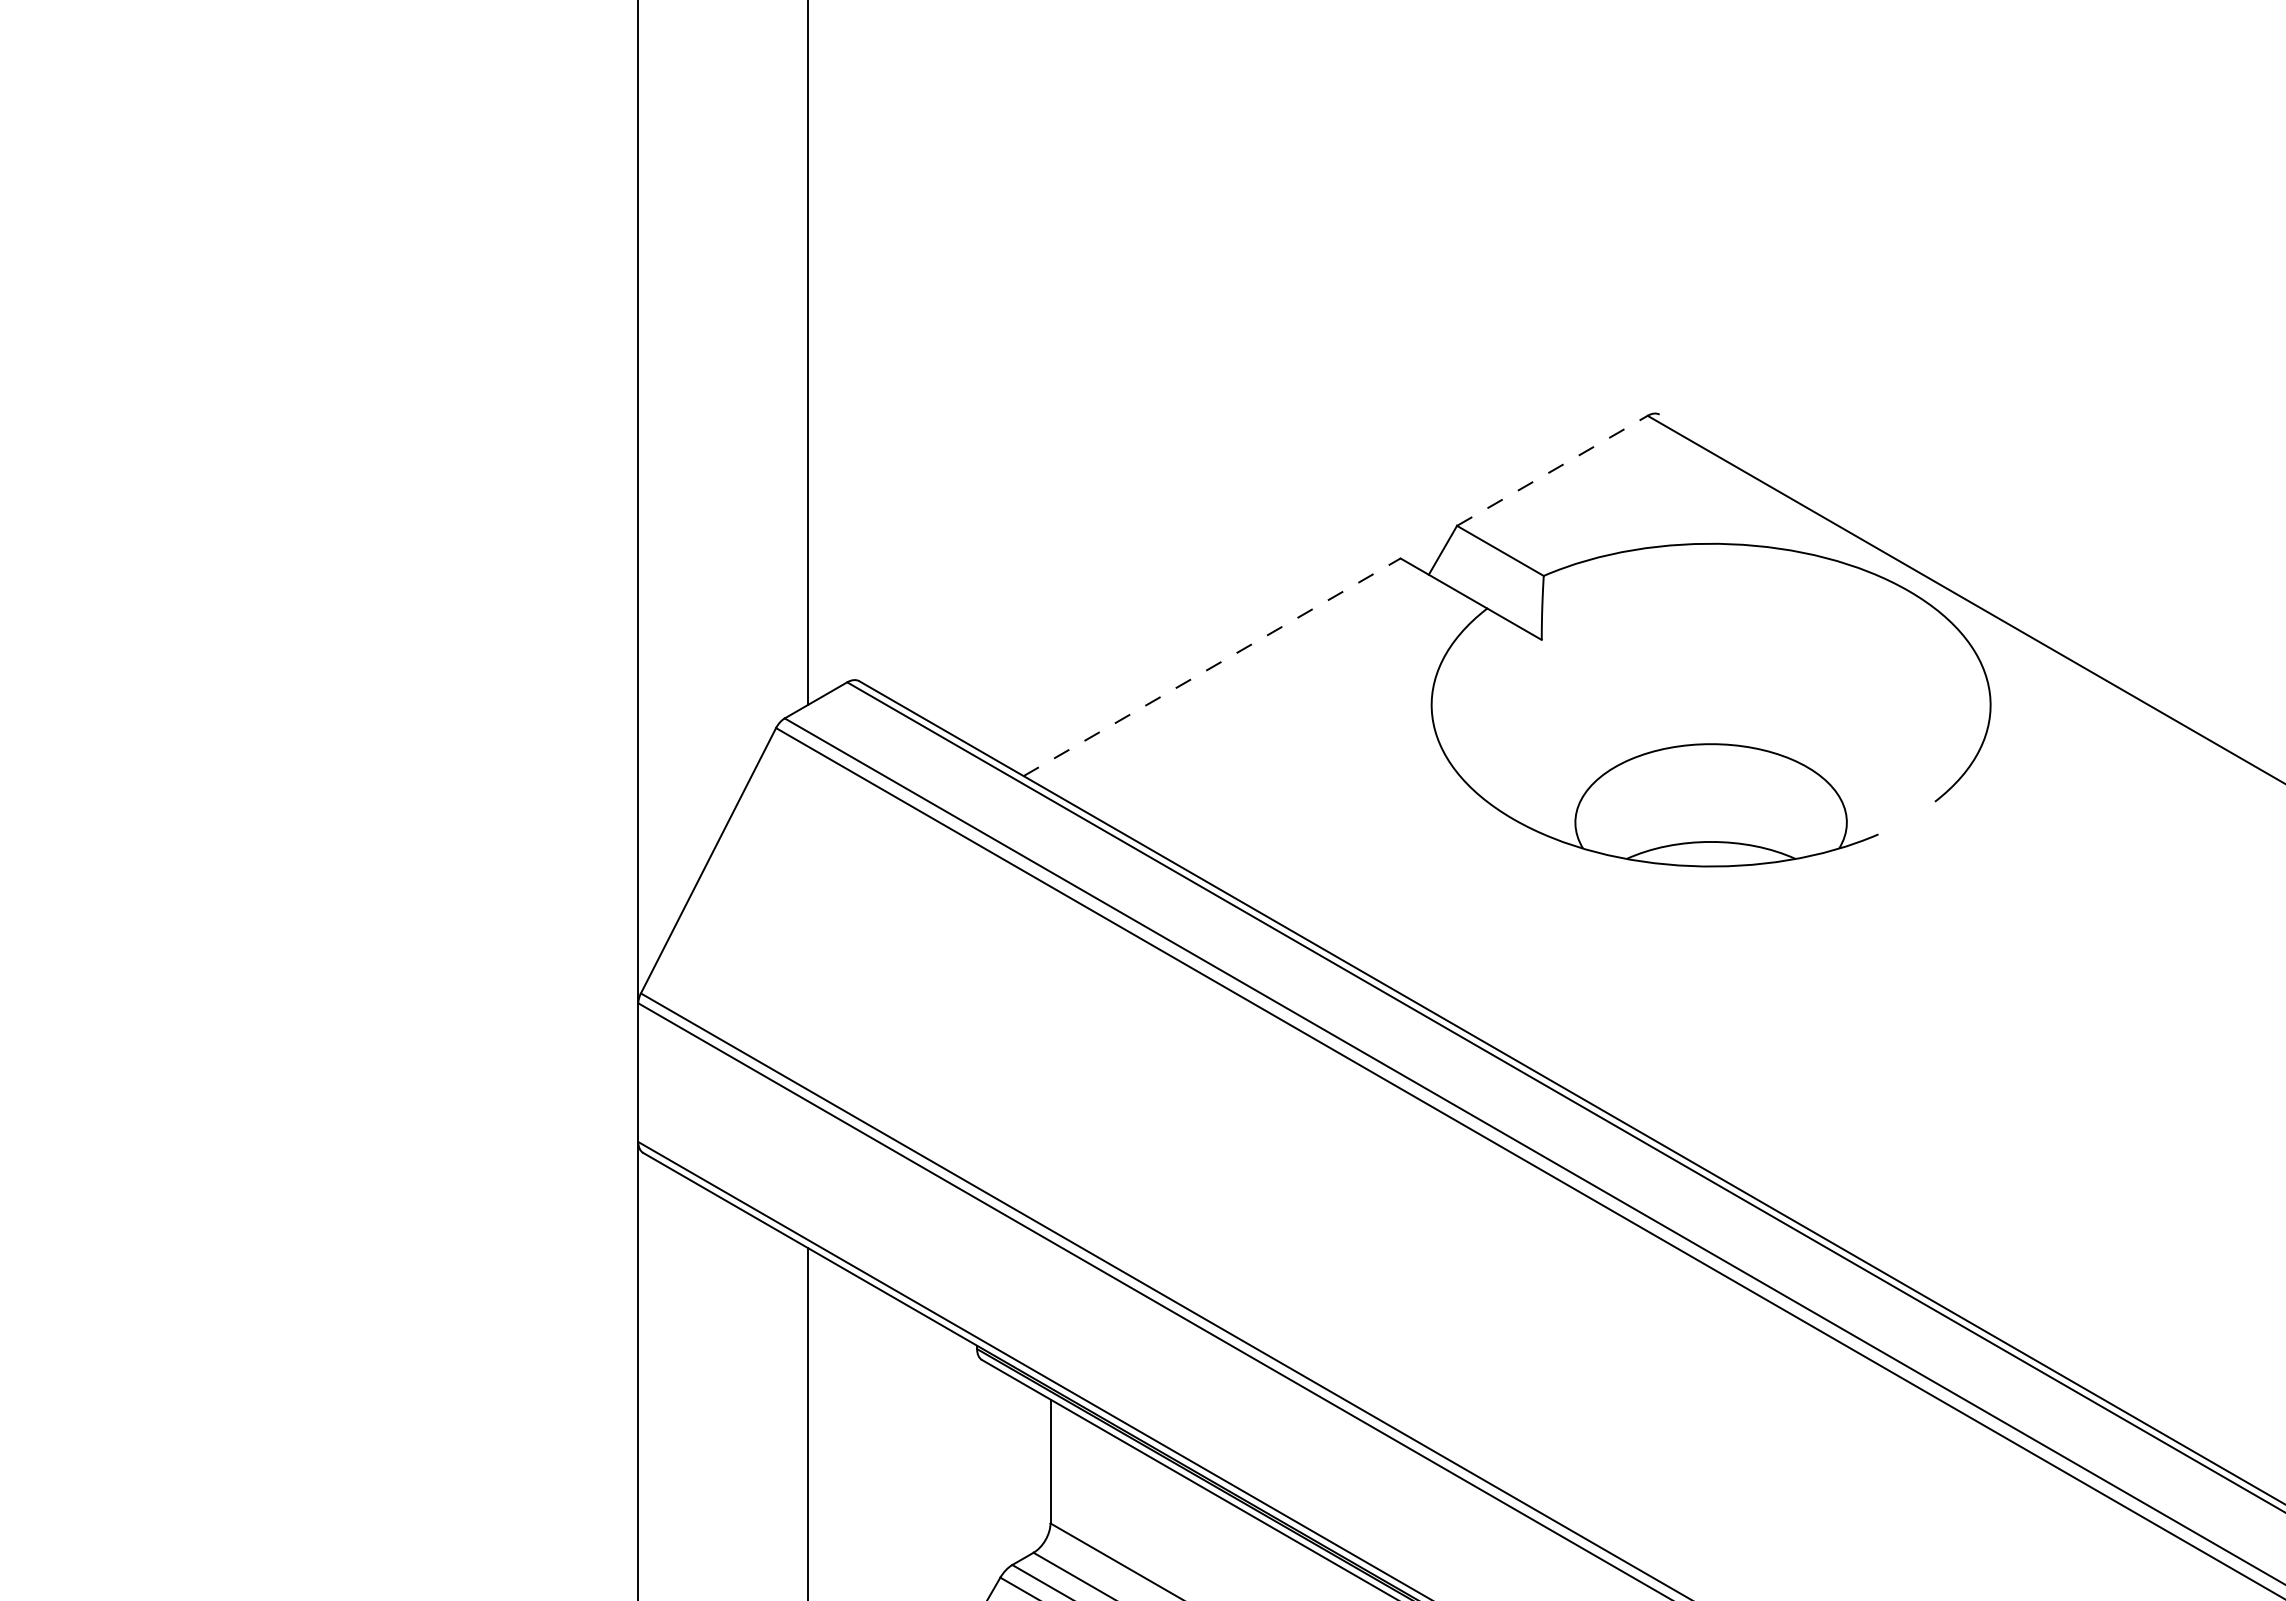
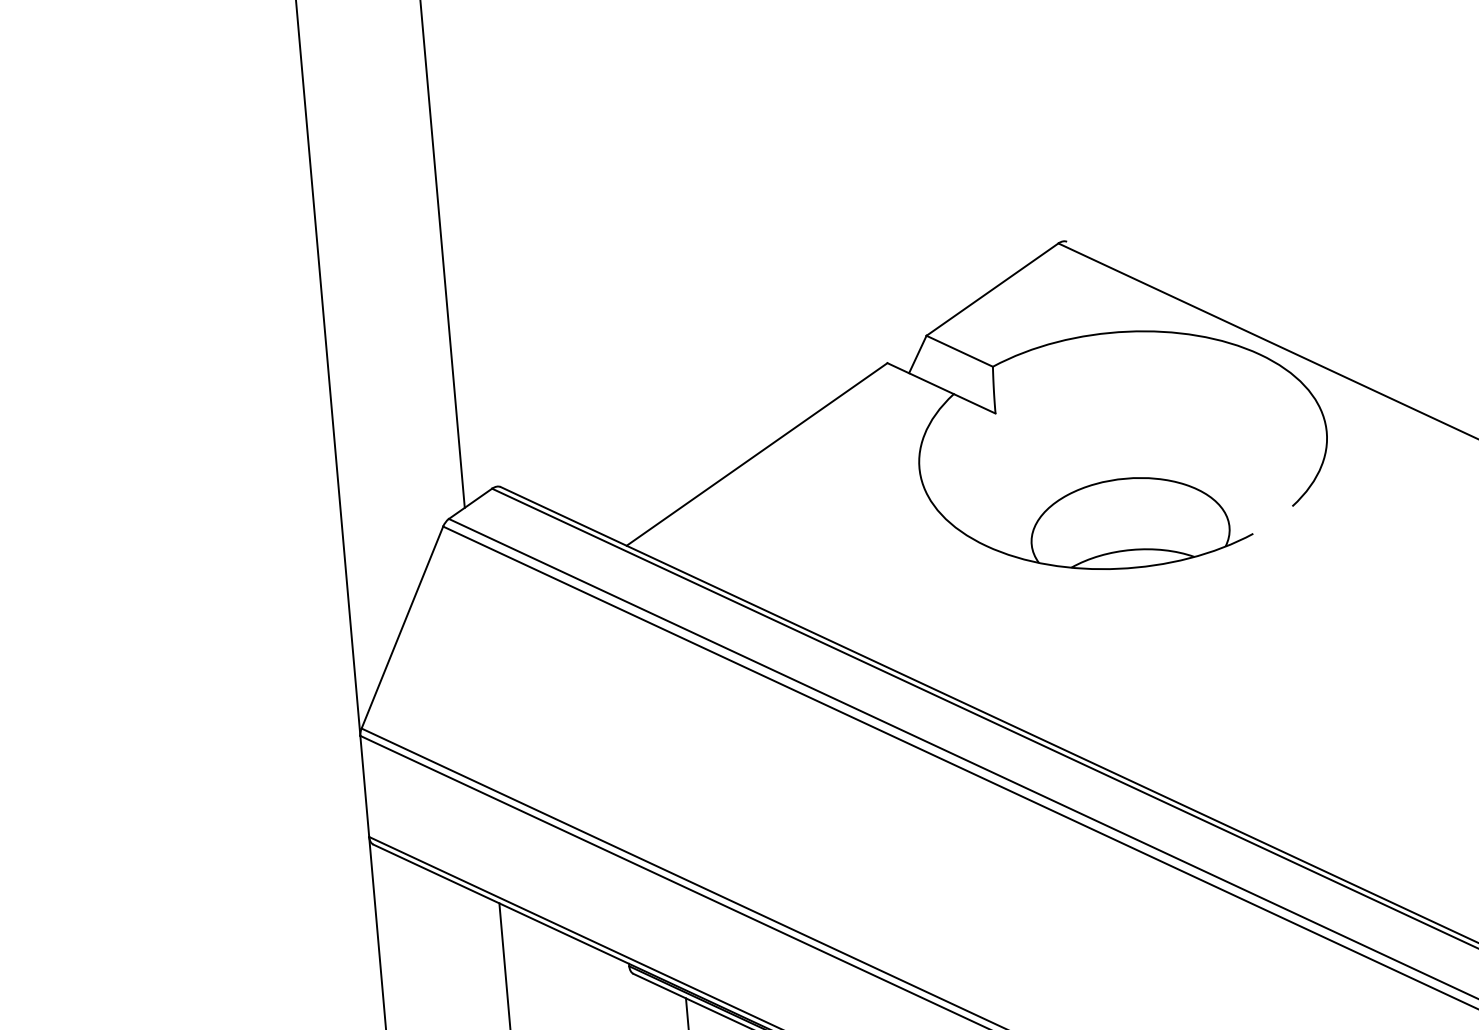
line: (1552, 470) -> (992, 289), dashed -> solid
line: (1212, 667) -> (757, 454), dashed -> solid

